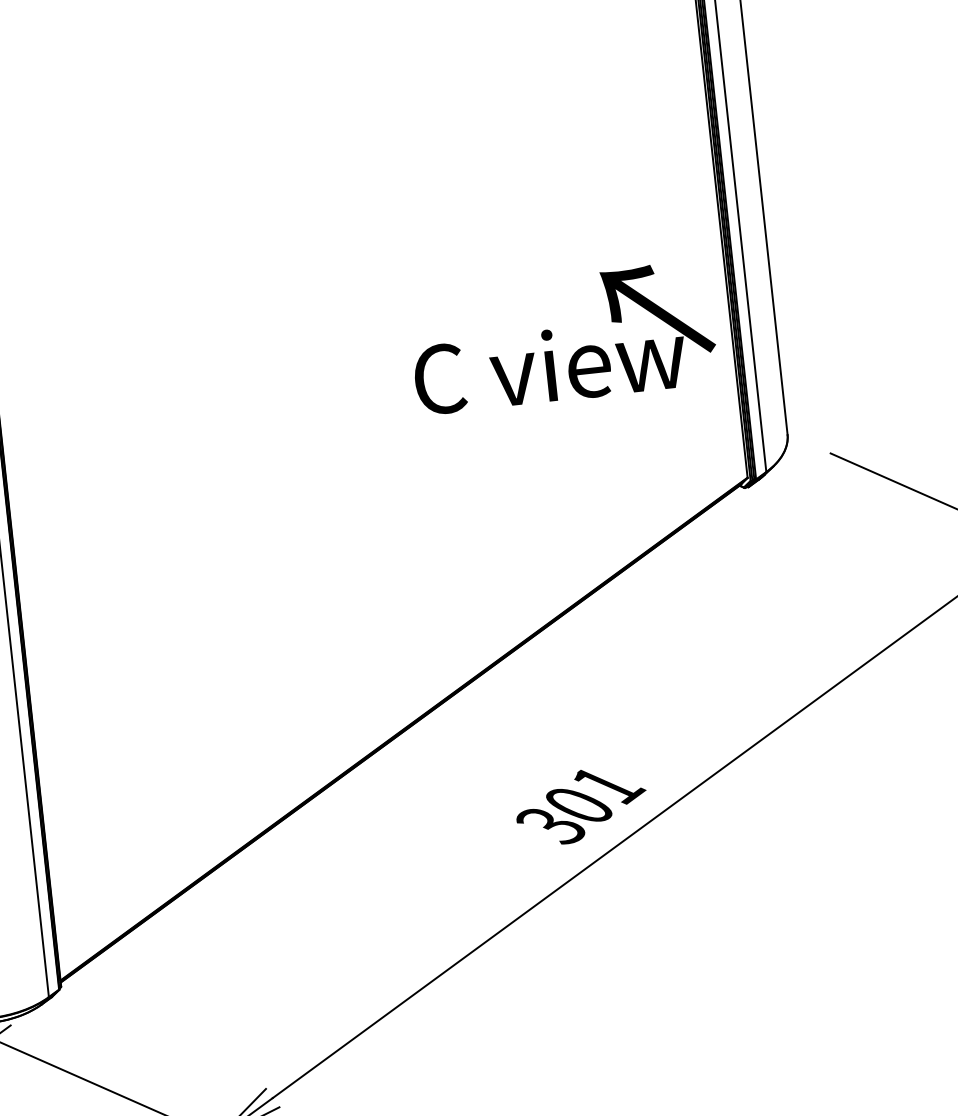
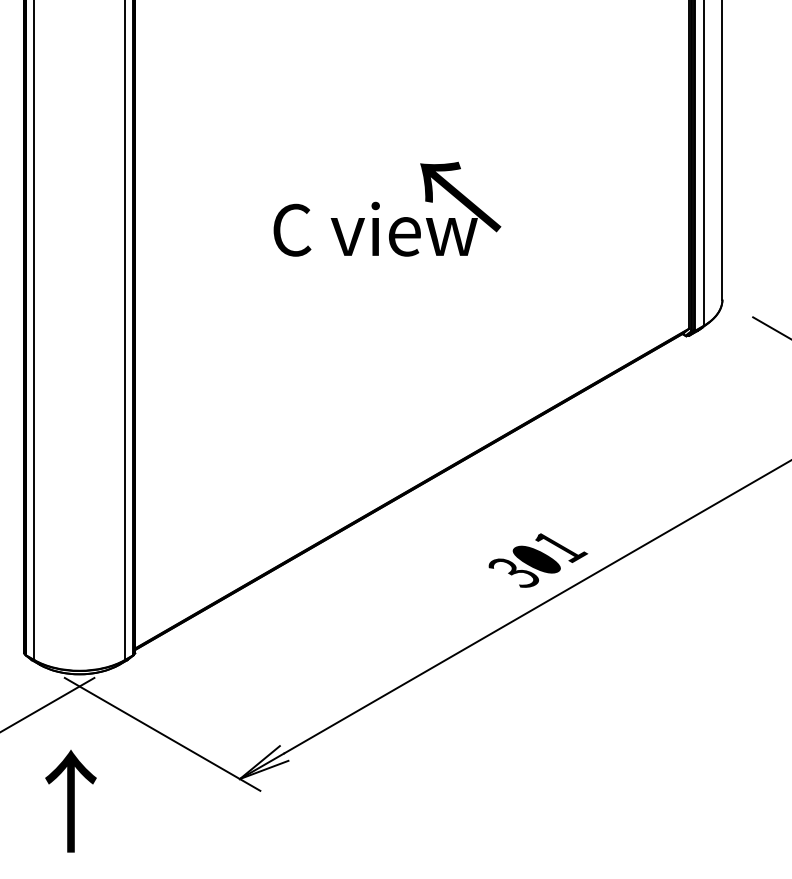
text: (562, 336) -> (387, 208), moved

